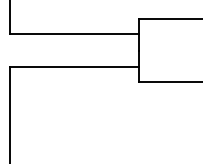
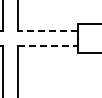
line: (74, 33) -> (48, 30), solid -> dashed
line: (74, 67) -> (48, 46), solid -> dashed

